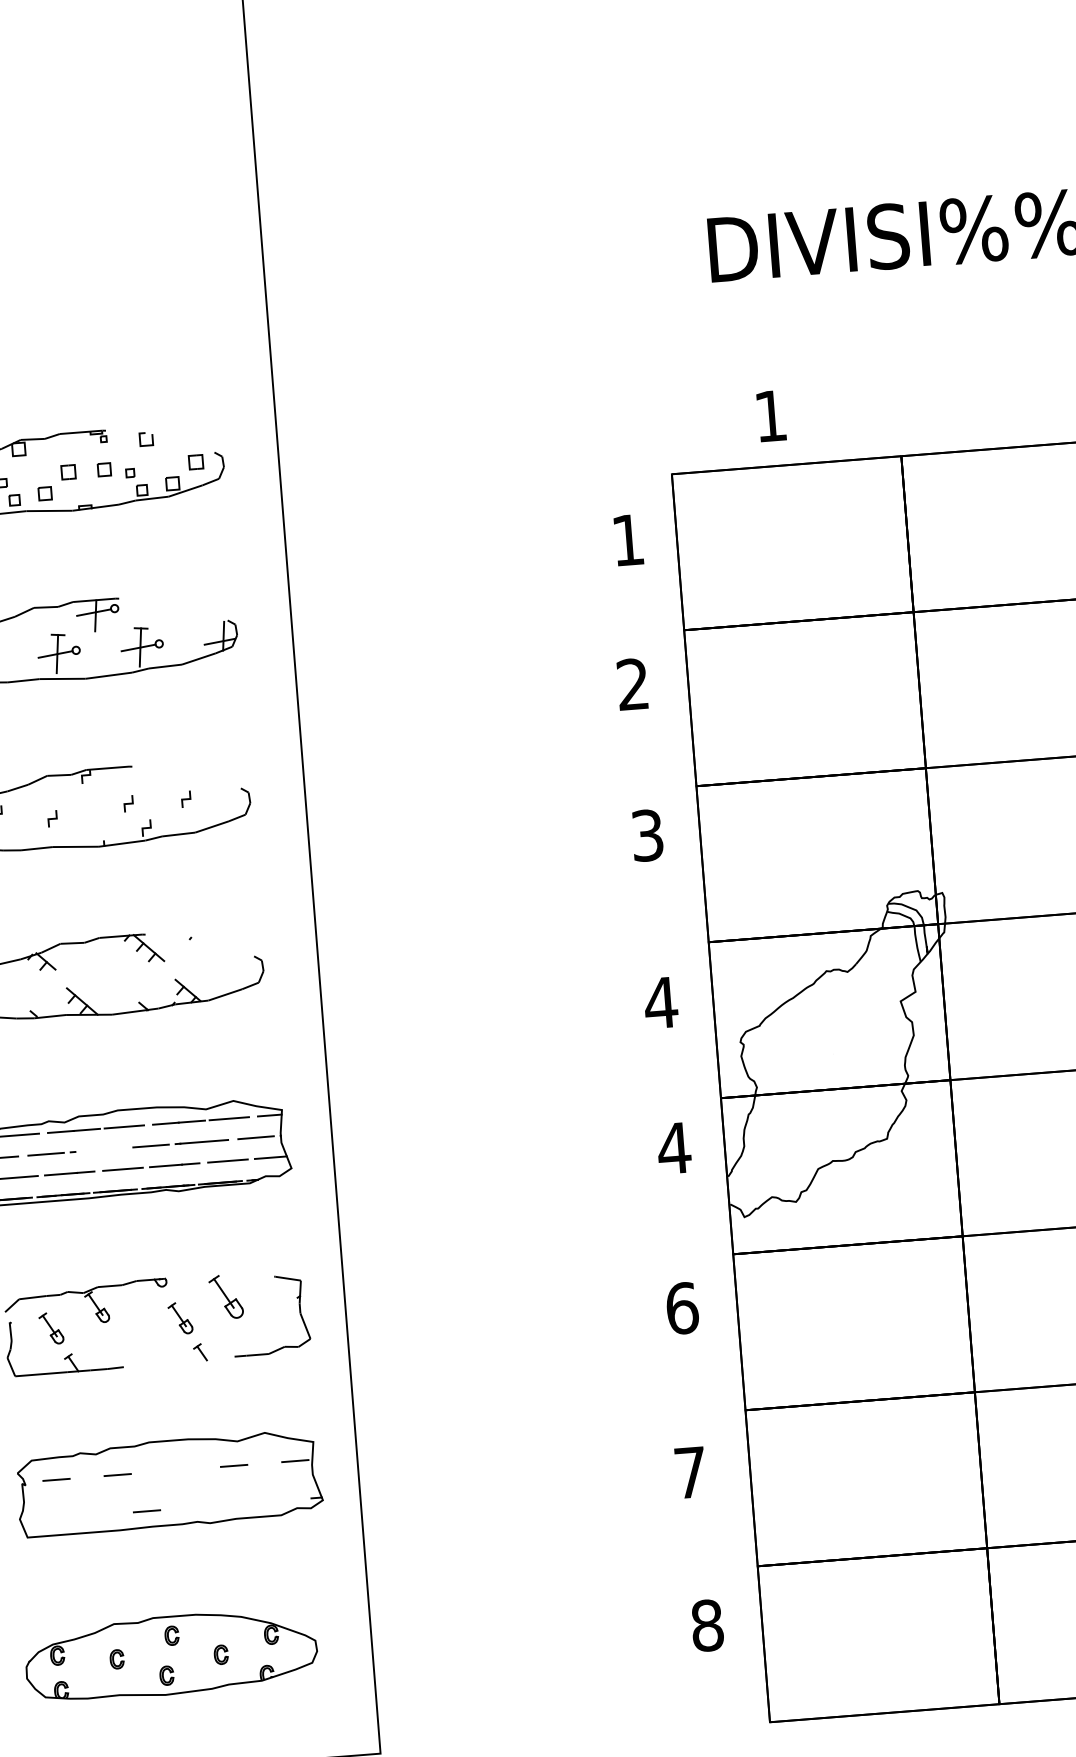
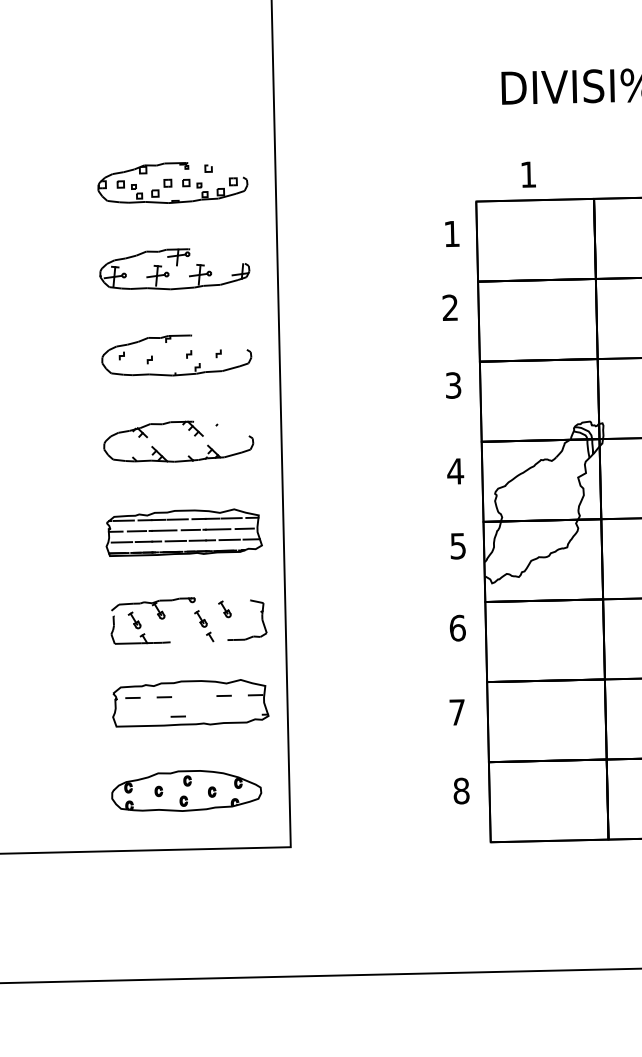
line: (97, 1149) -> (163, 530), added
text: (672, 1149) -> (457, 546), 4 -> 5
part: (225, 1297) -> (224, 609), size x0.71

